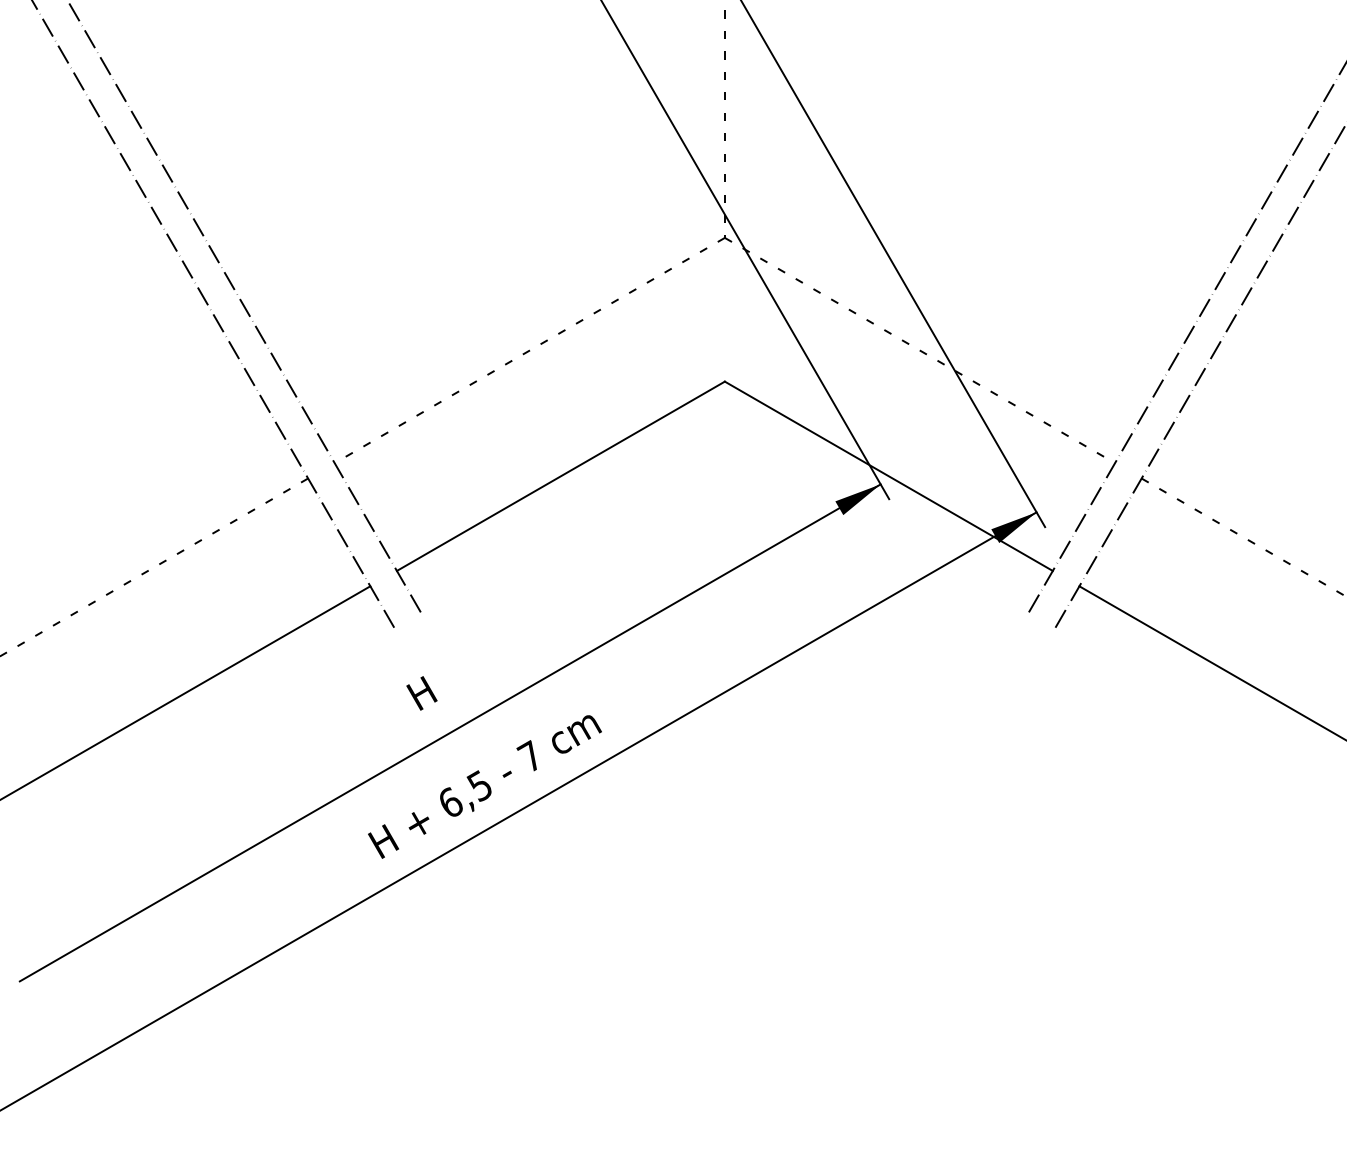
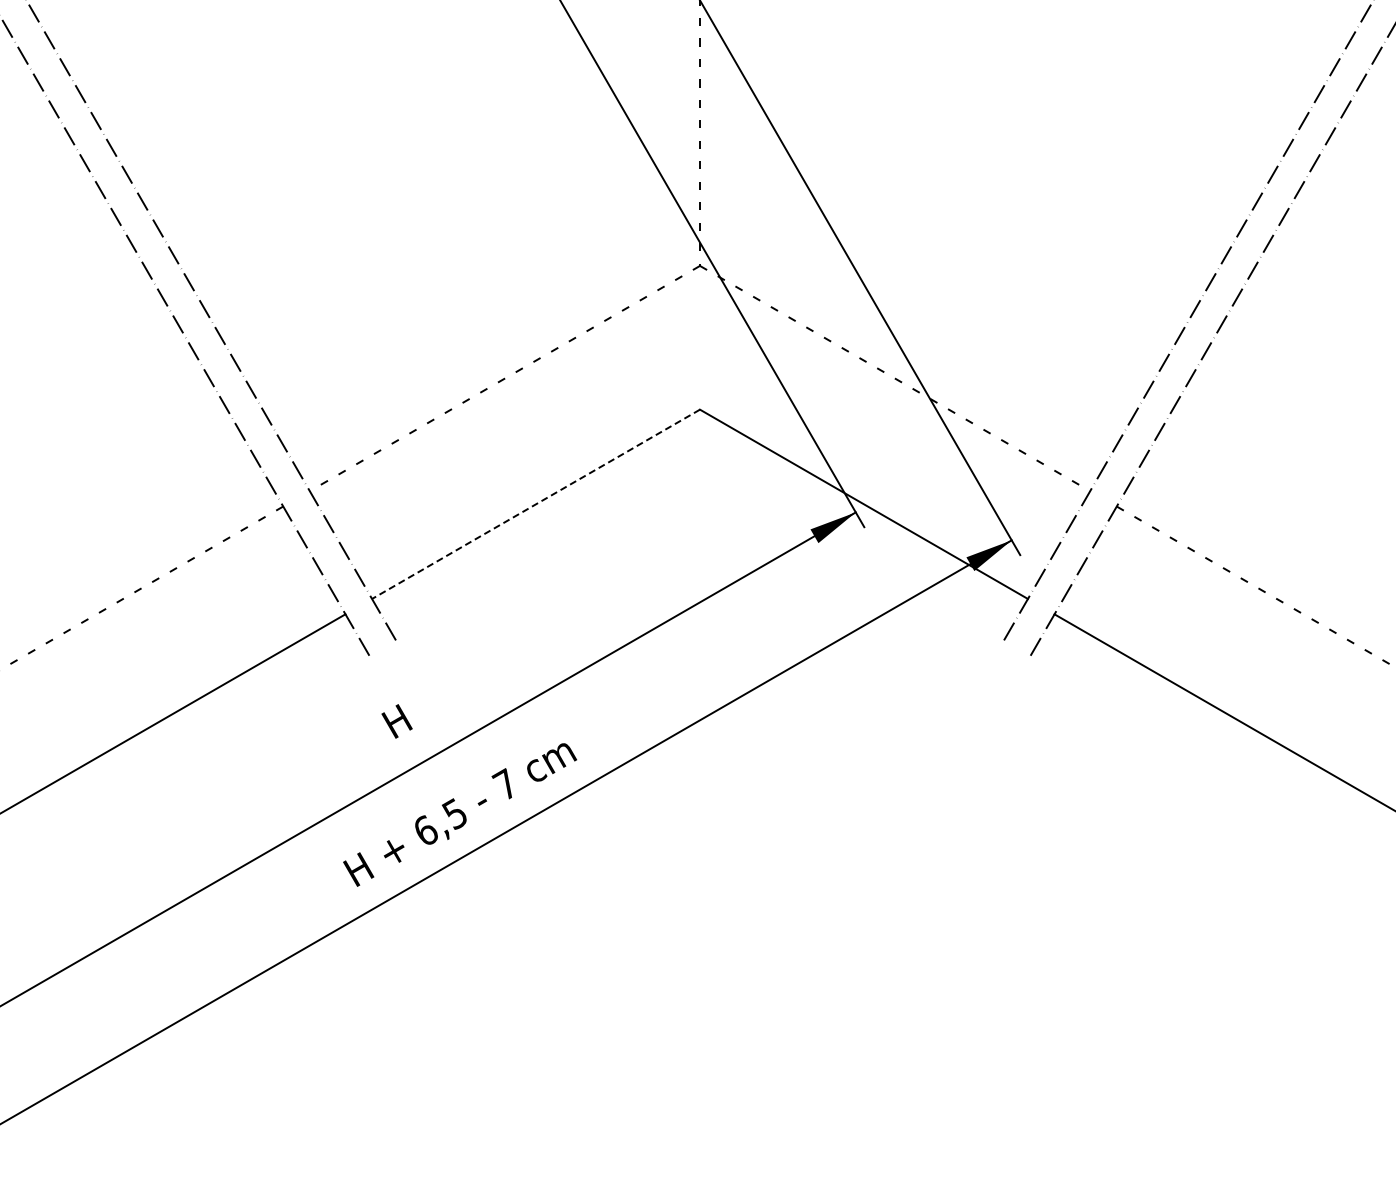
line: (560, 476) -> (535, 504), solid -> dashed

